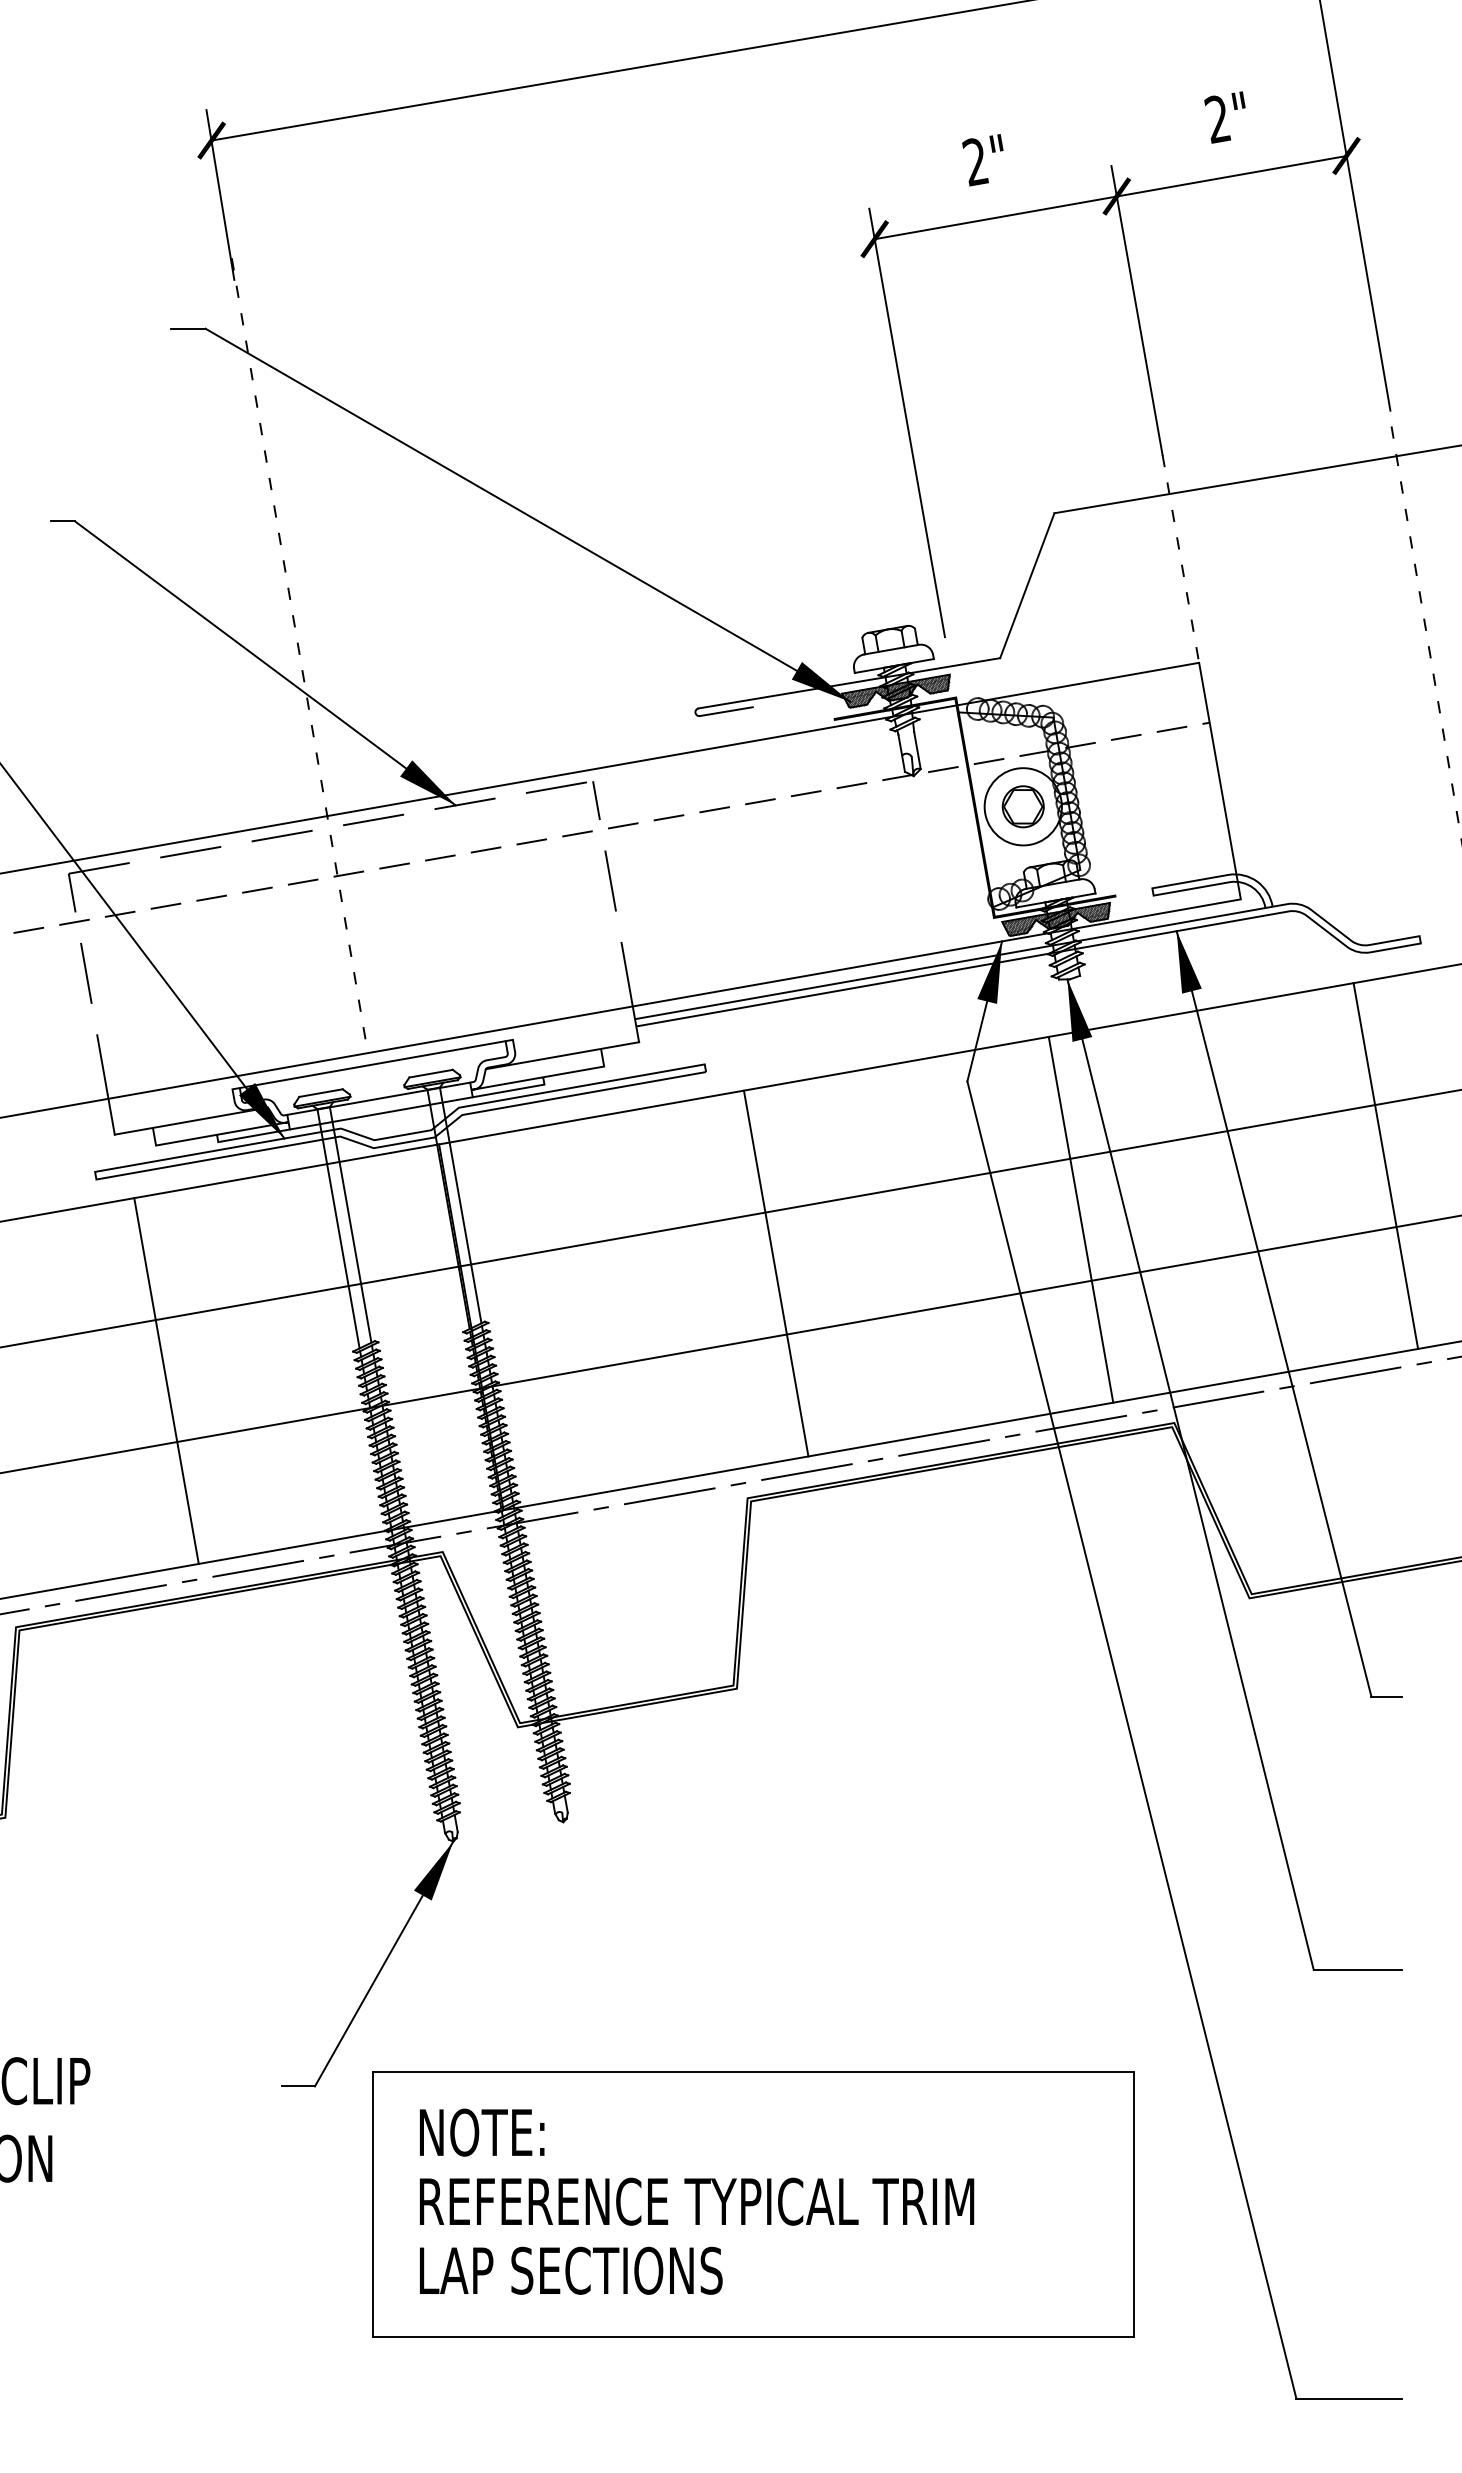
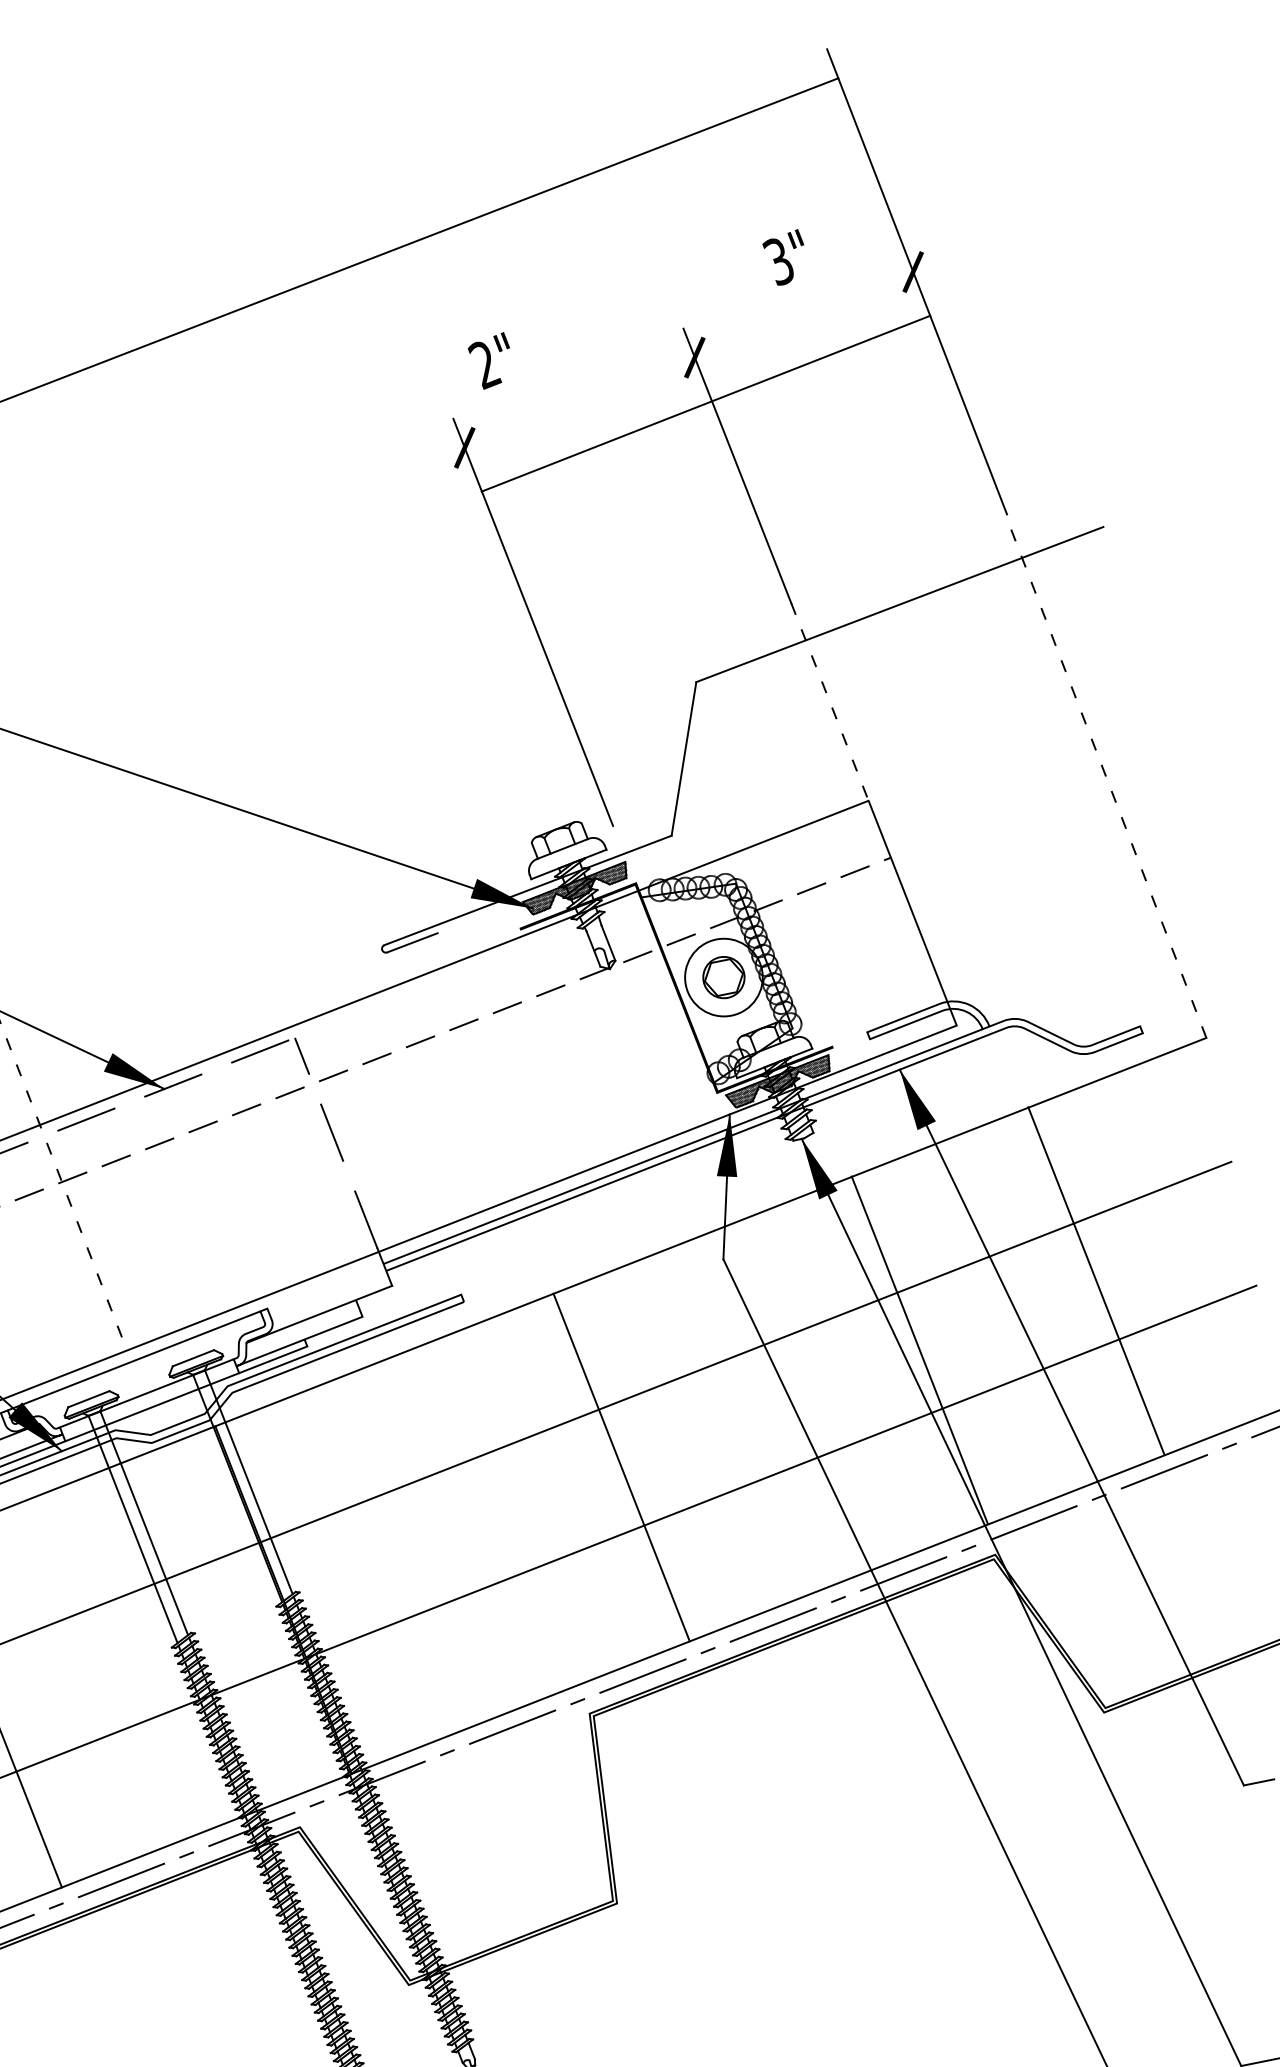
text: (1217, 119) -> (778, 261), 2" -> 3"
text: (982, 160) -> (491, 361), moved
line: (1110, 197) -> (705, 403), moved
line: (1385, 1165) -> (1095, 1280), moved
line: (1080, 1219) -> (919, 1350), moved
line: (775, 1273) -> (620, 1467), moved

